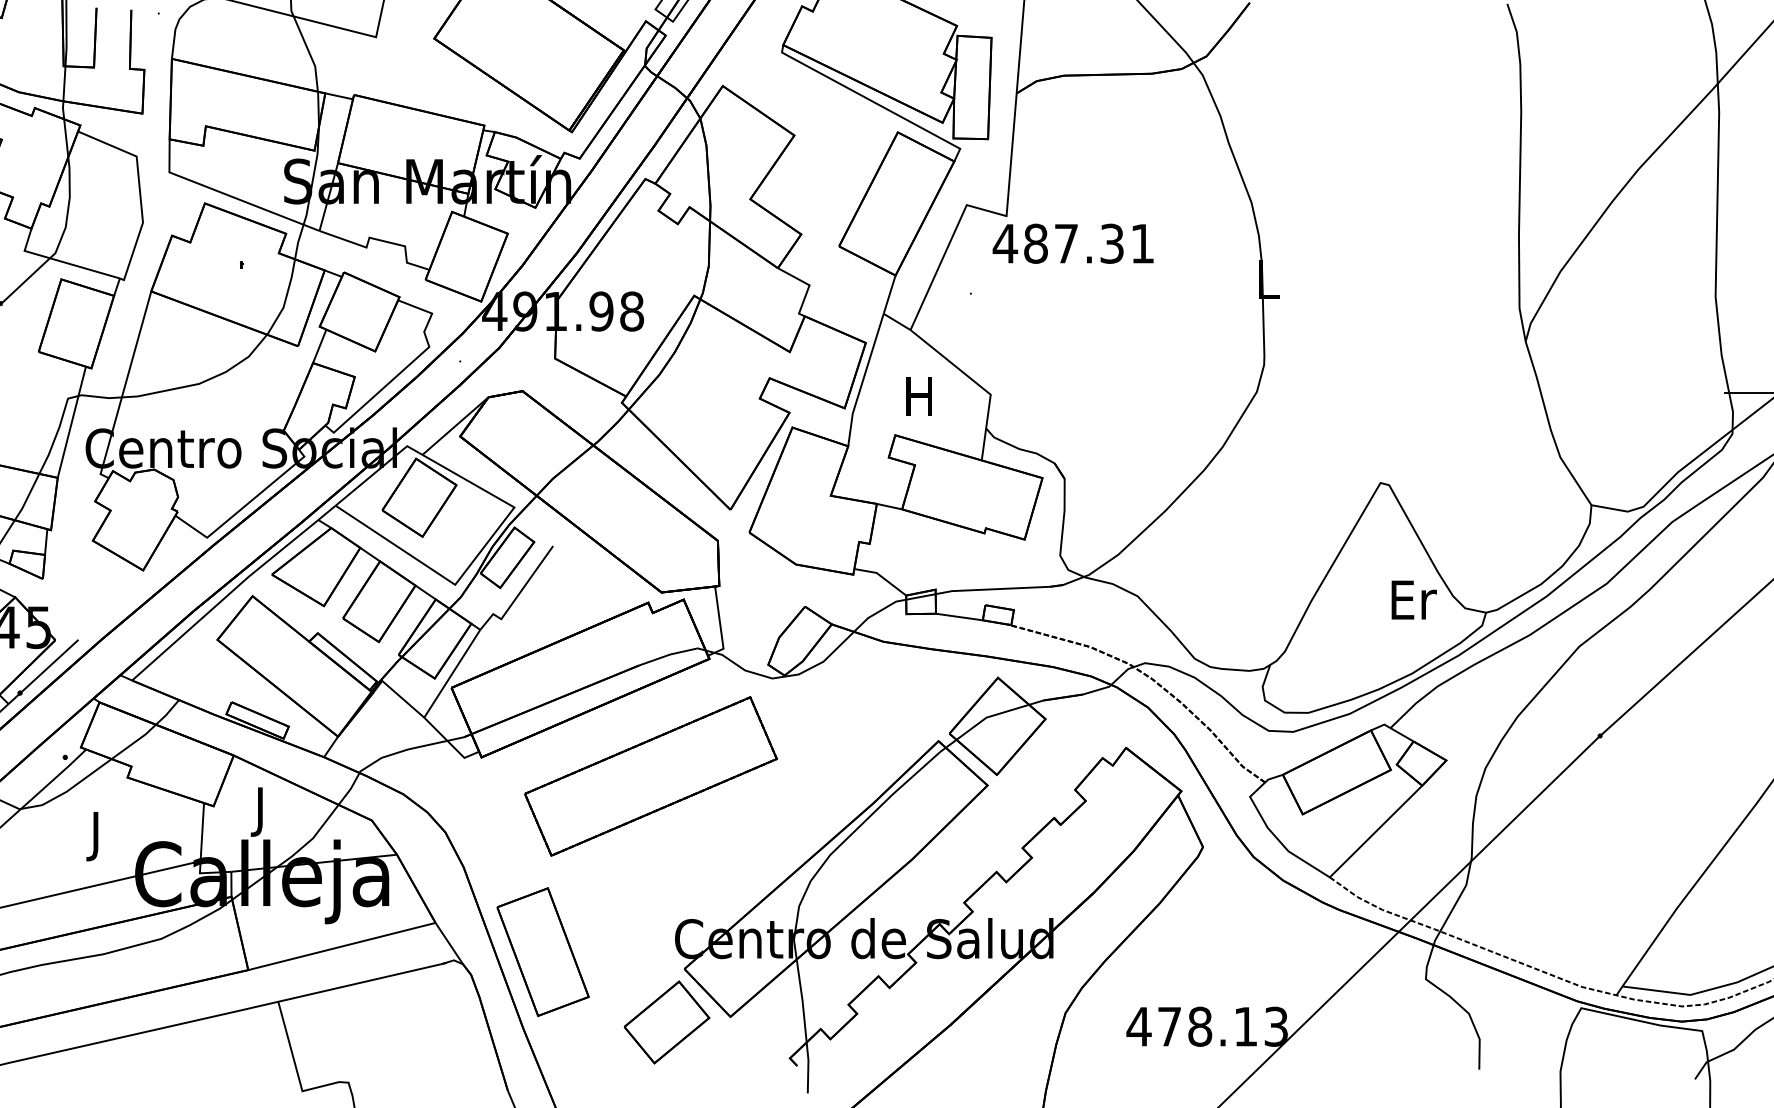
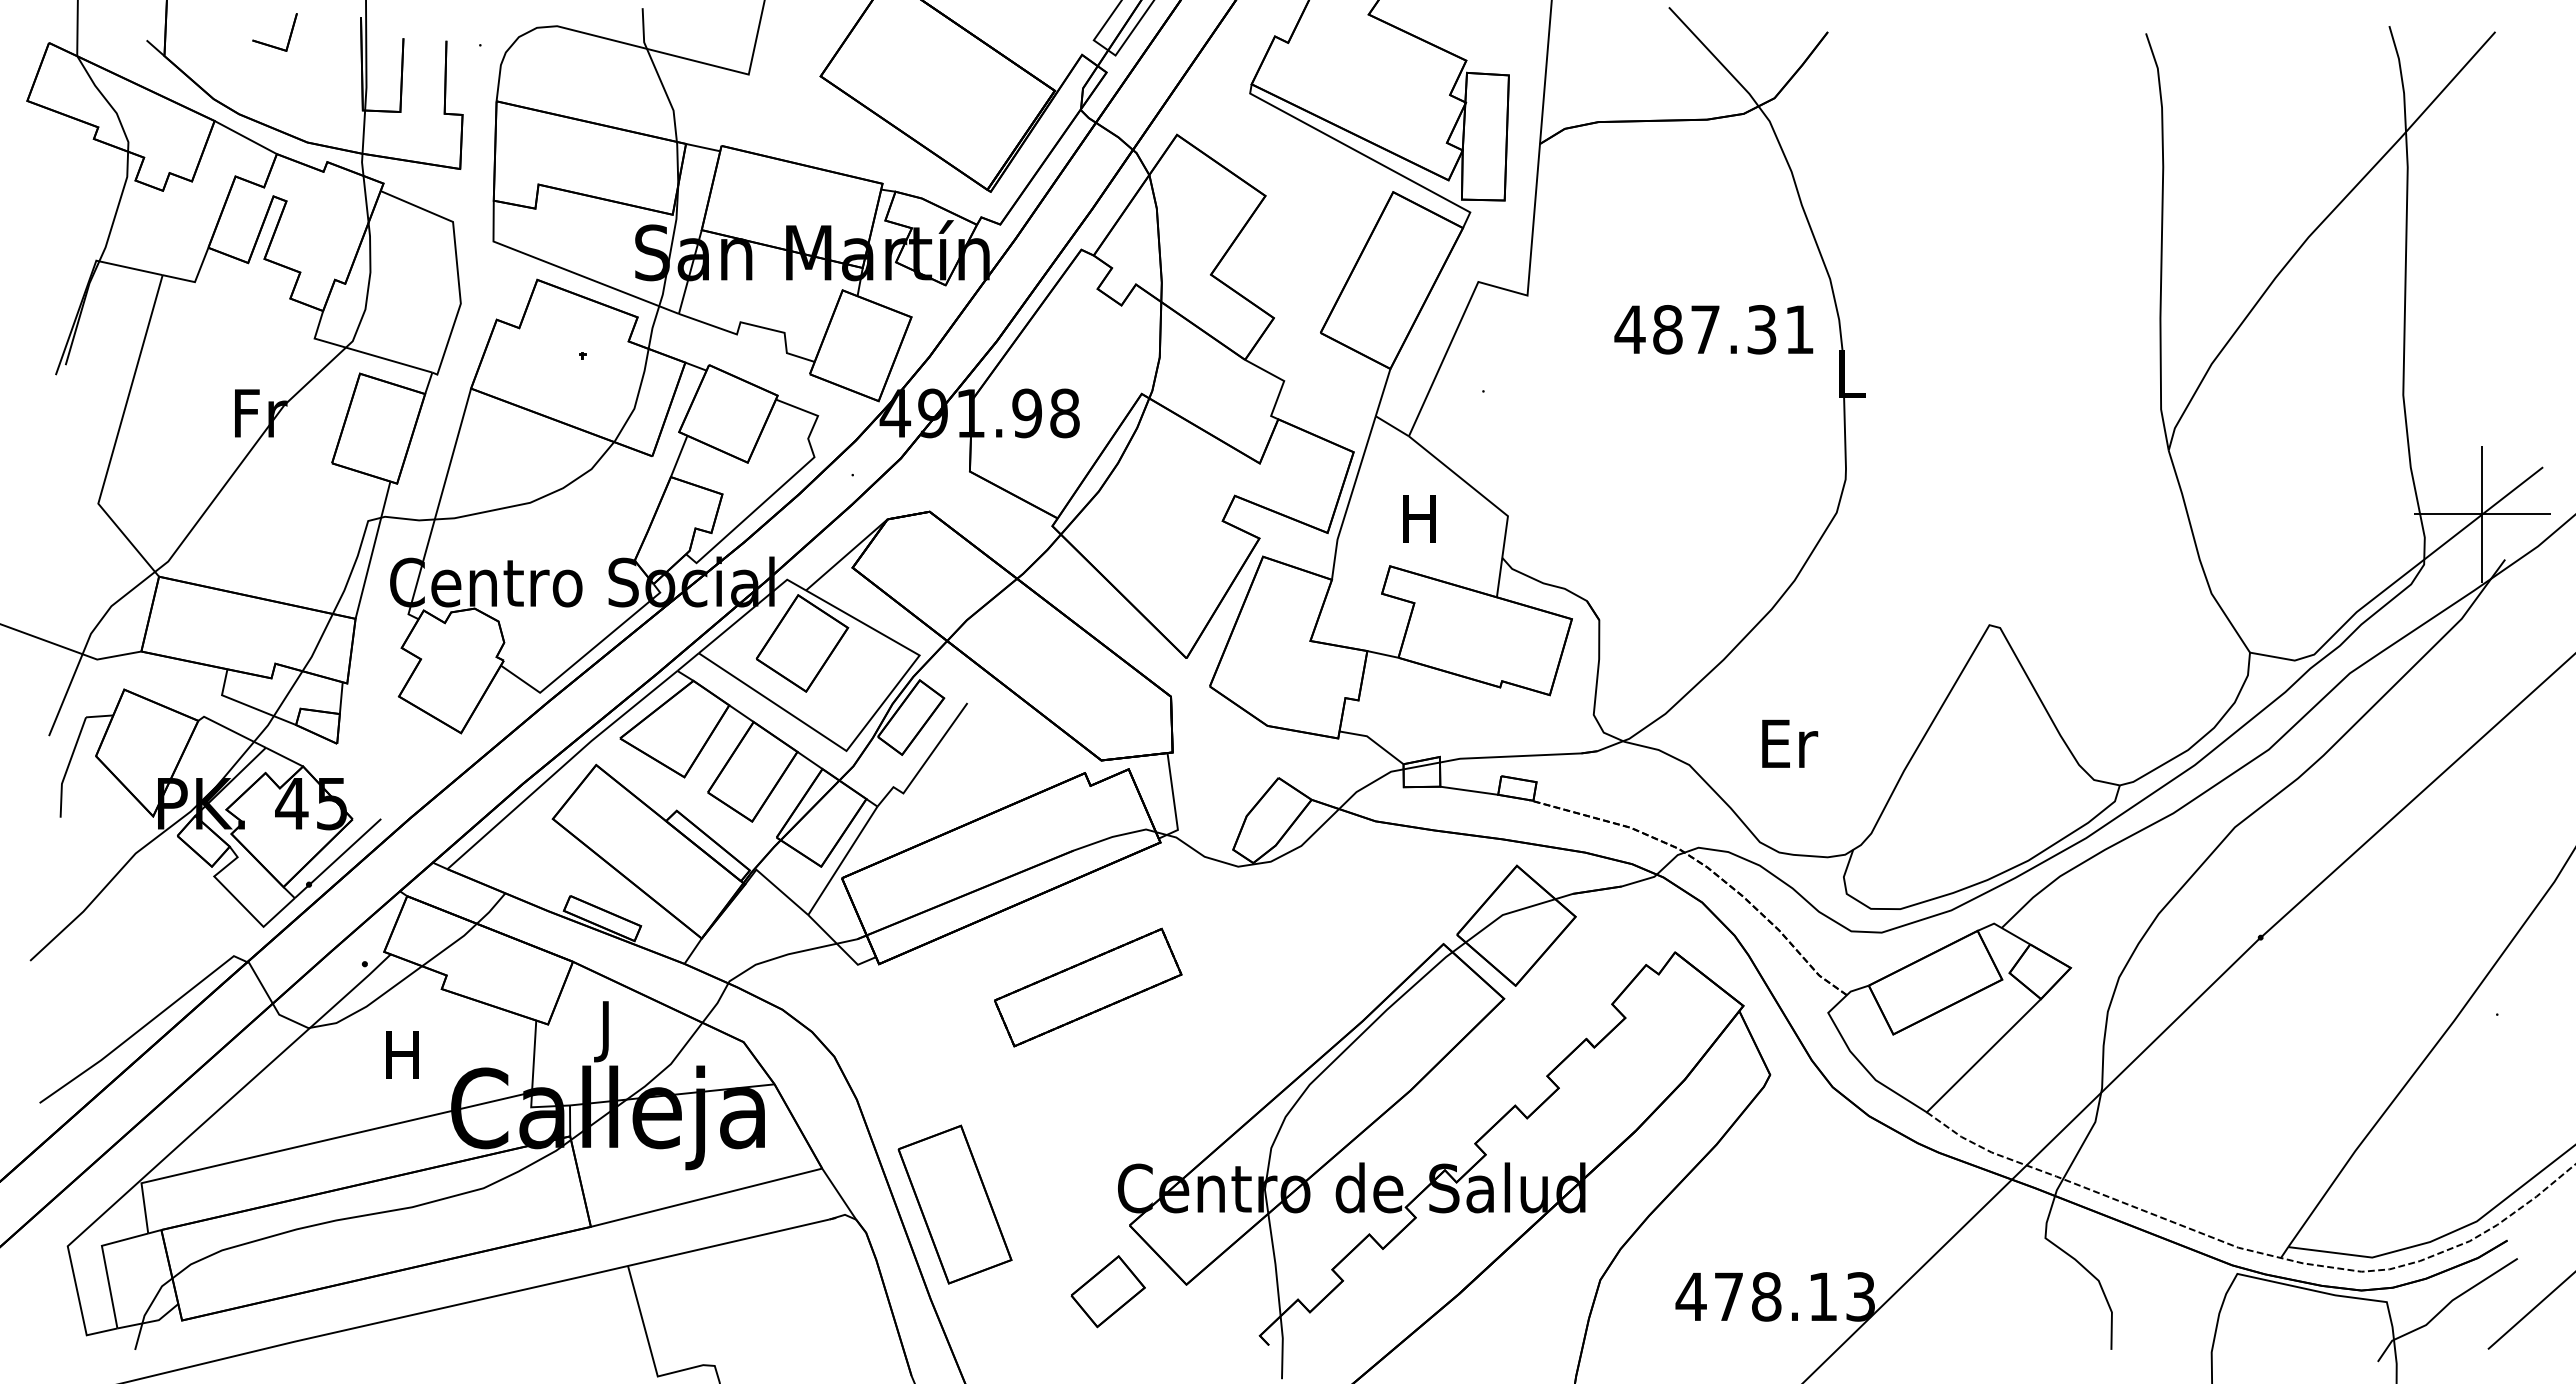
text: (1072, 243) -> (1713, 329), moved
text: (1414, 599) -> (1790, 743), moved
part: (650, 776) -> (1087, 987), size x0.6
text: (95, 836) -> (402, 1061), J -> H
part: (667, 1022) -> (1108, 1291), size x0.7

